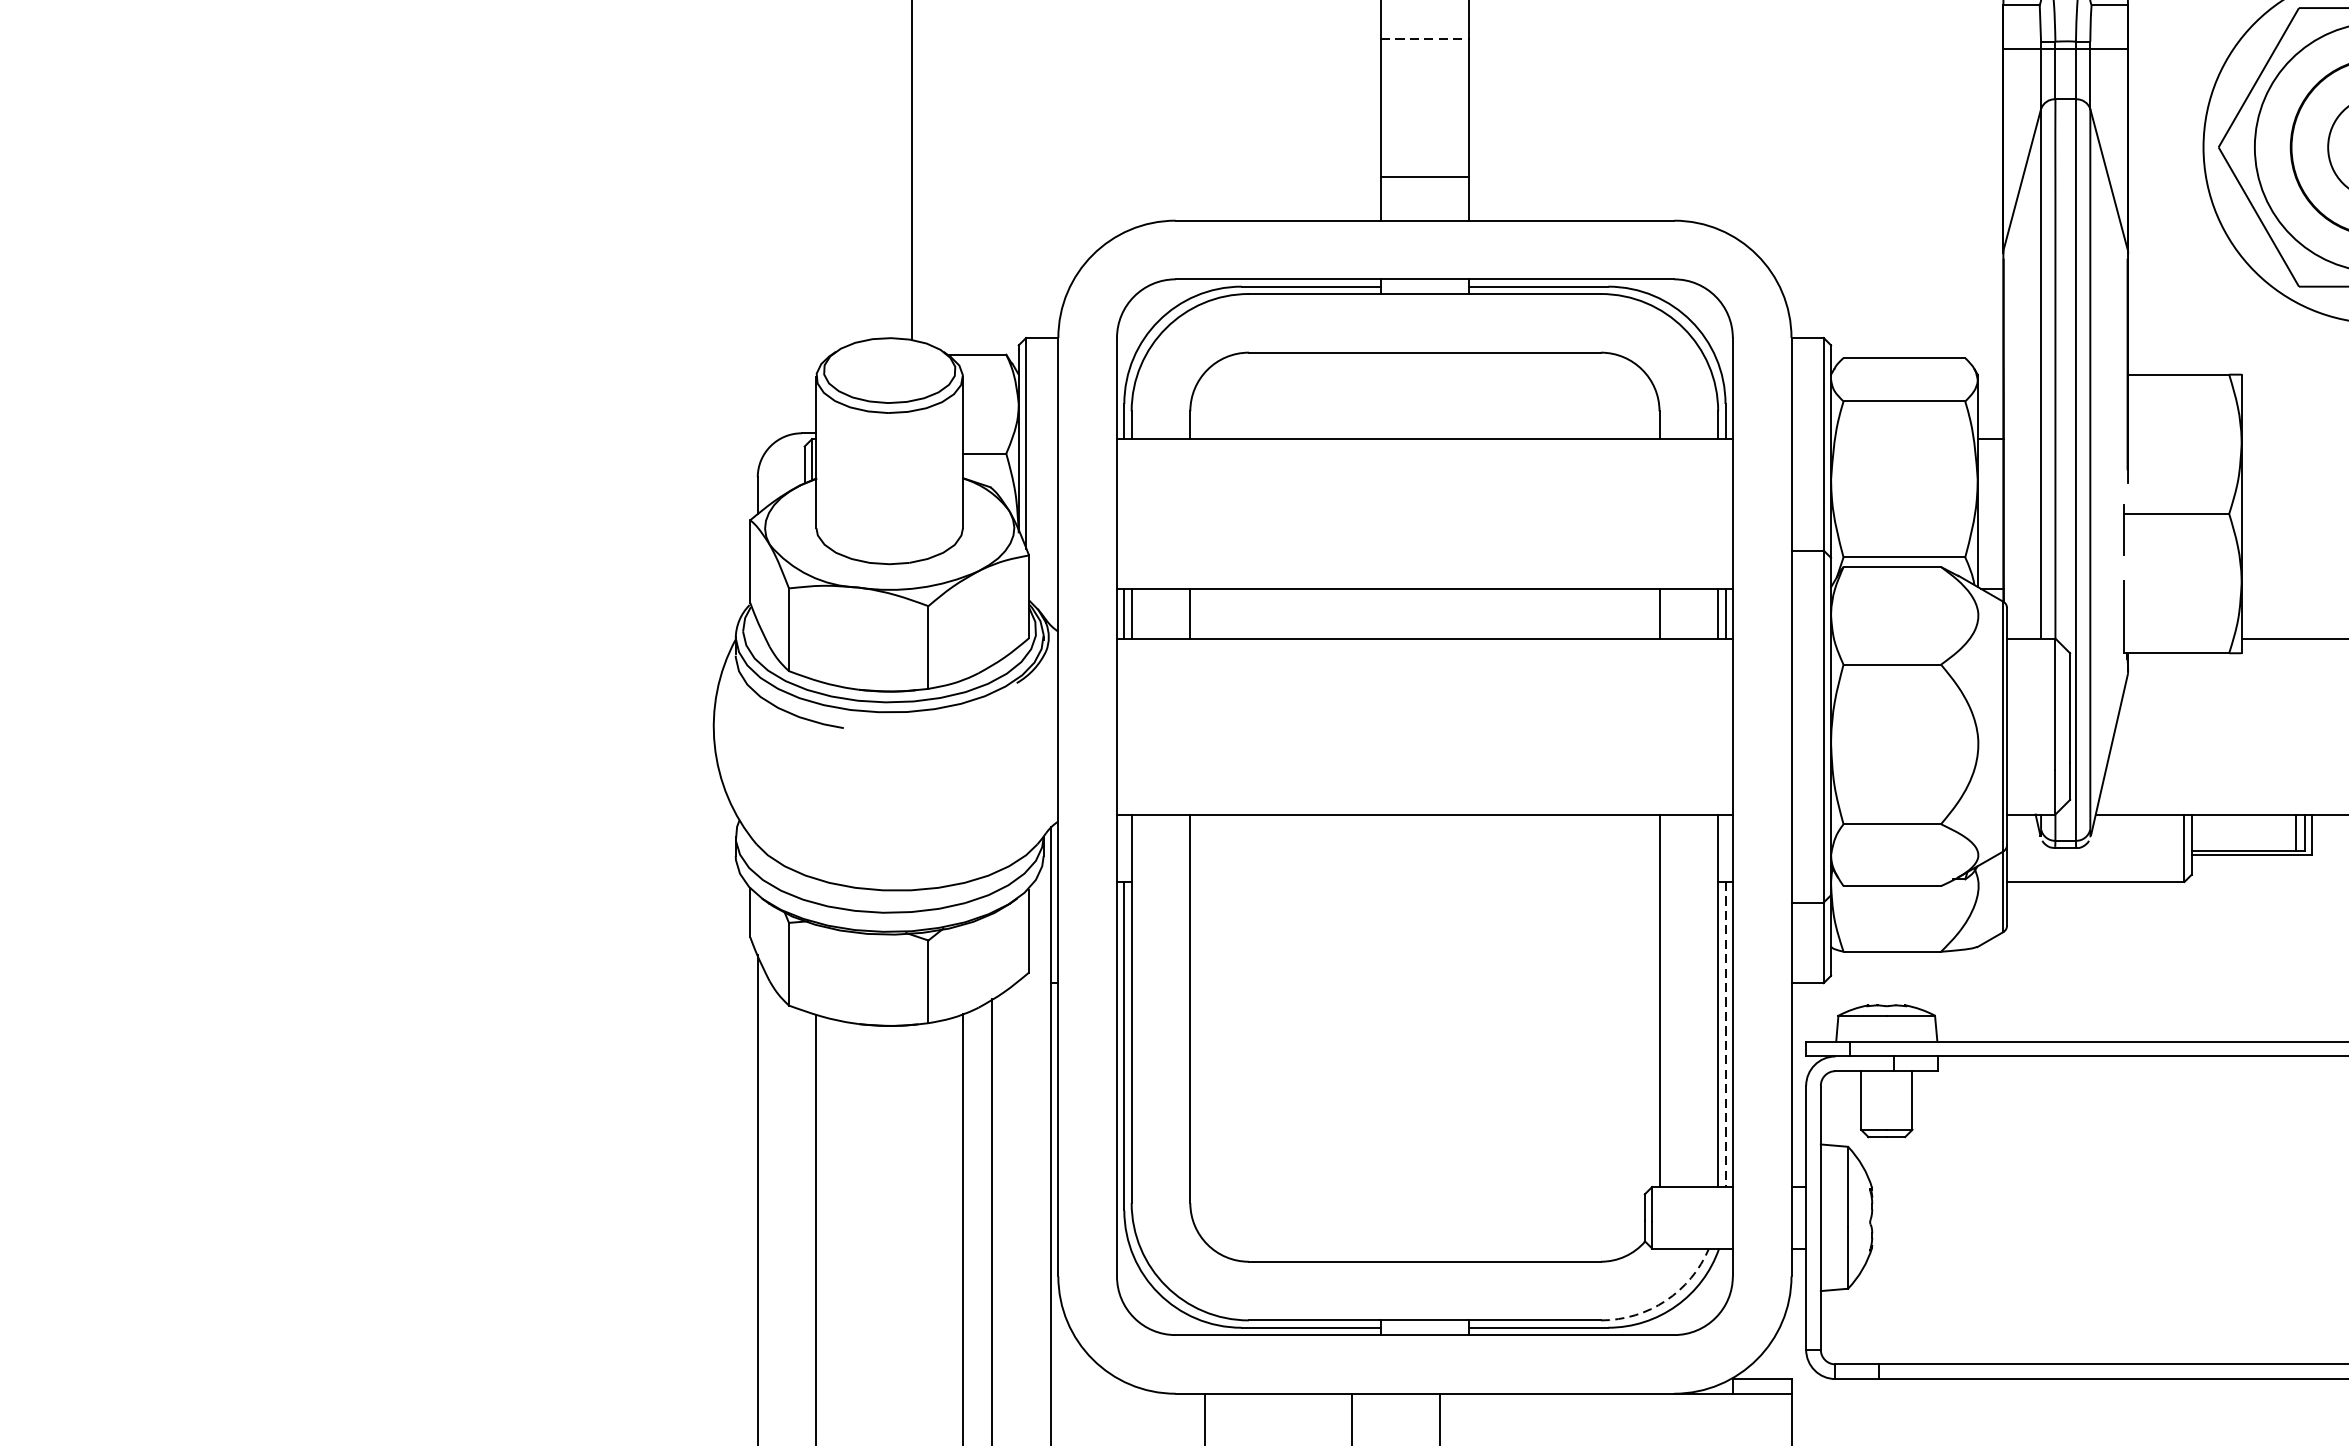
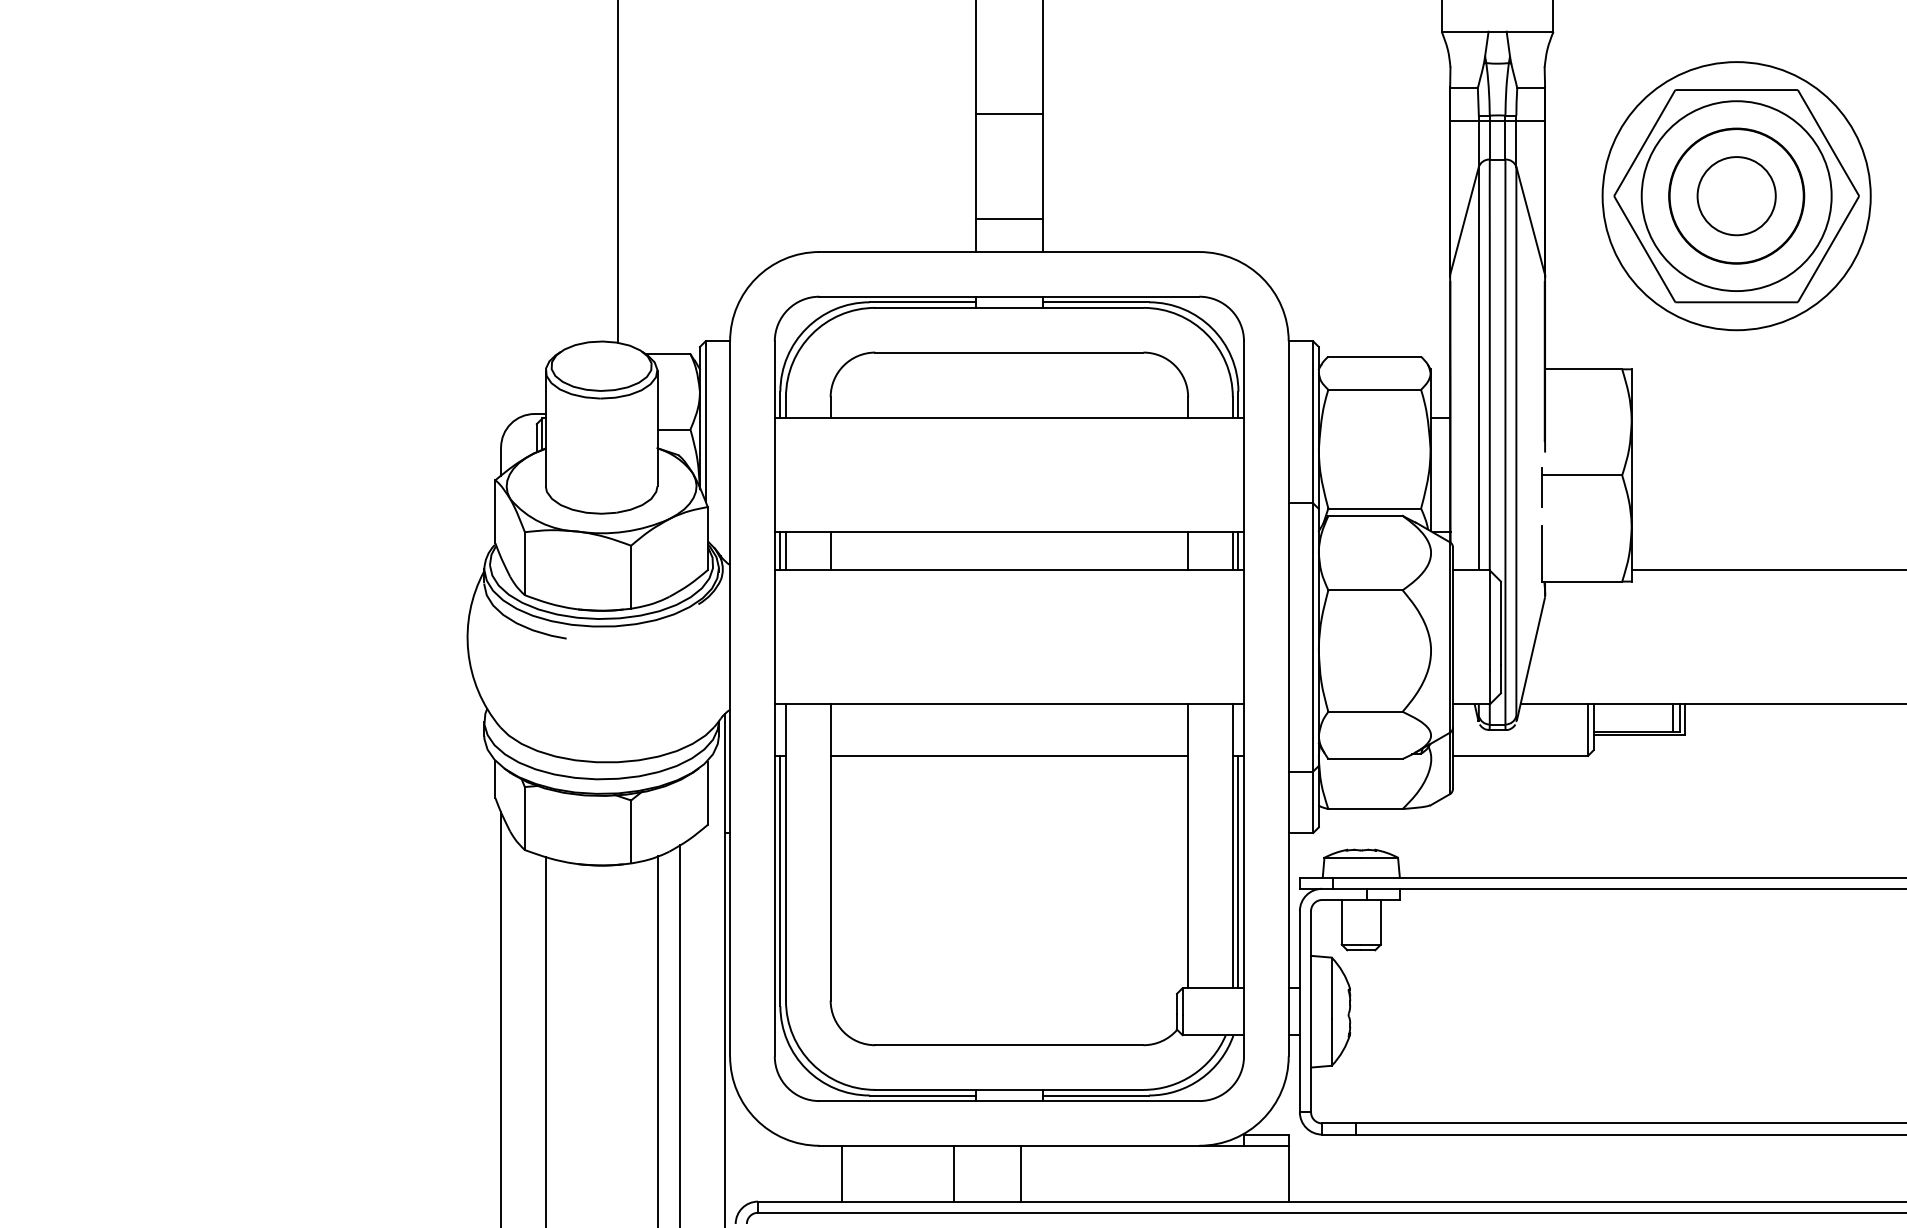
line: (1425, 38) -> (1009, 113), dashed -> solid
line: (1425, 881) -> (1009, 755), added
line: (1725, 1035) -> (1238, 872), dashed -> solid
arc: (1665, 1300) -> (1192, 1074), dashed -> solid

